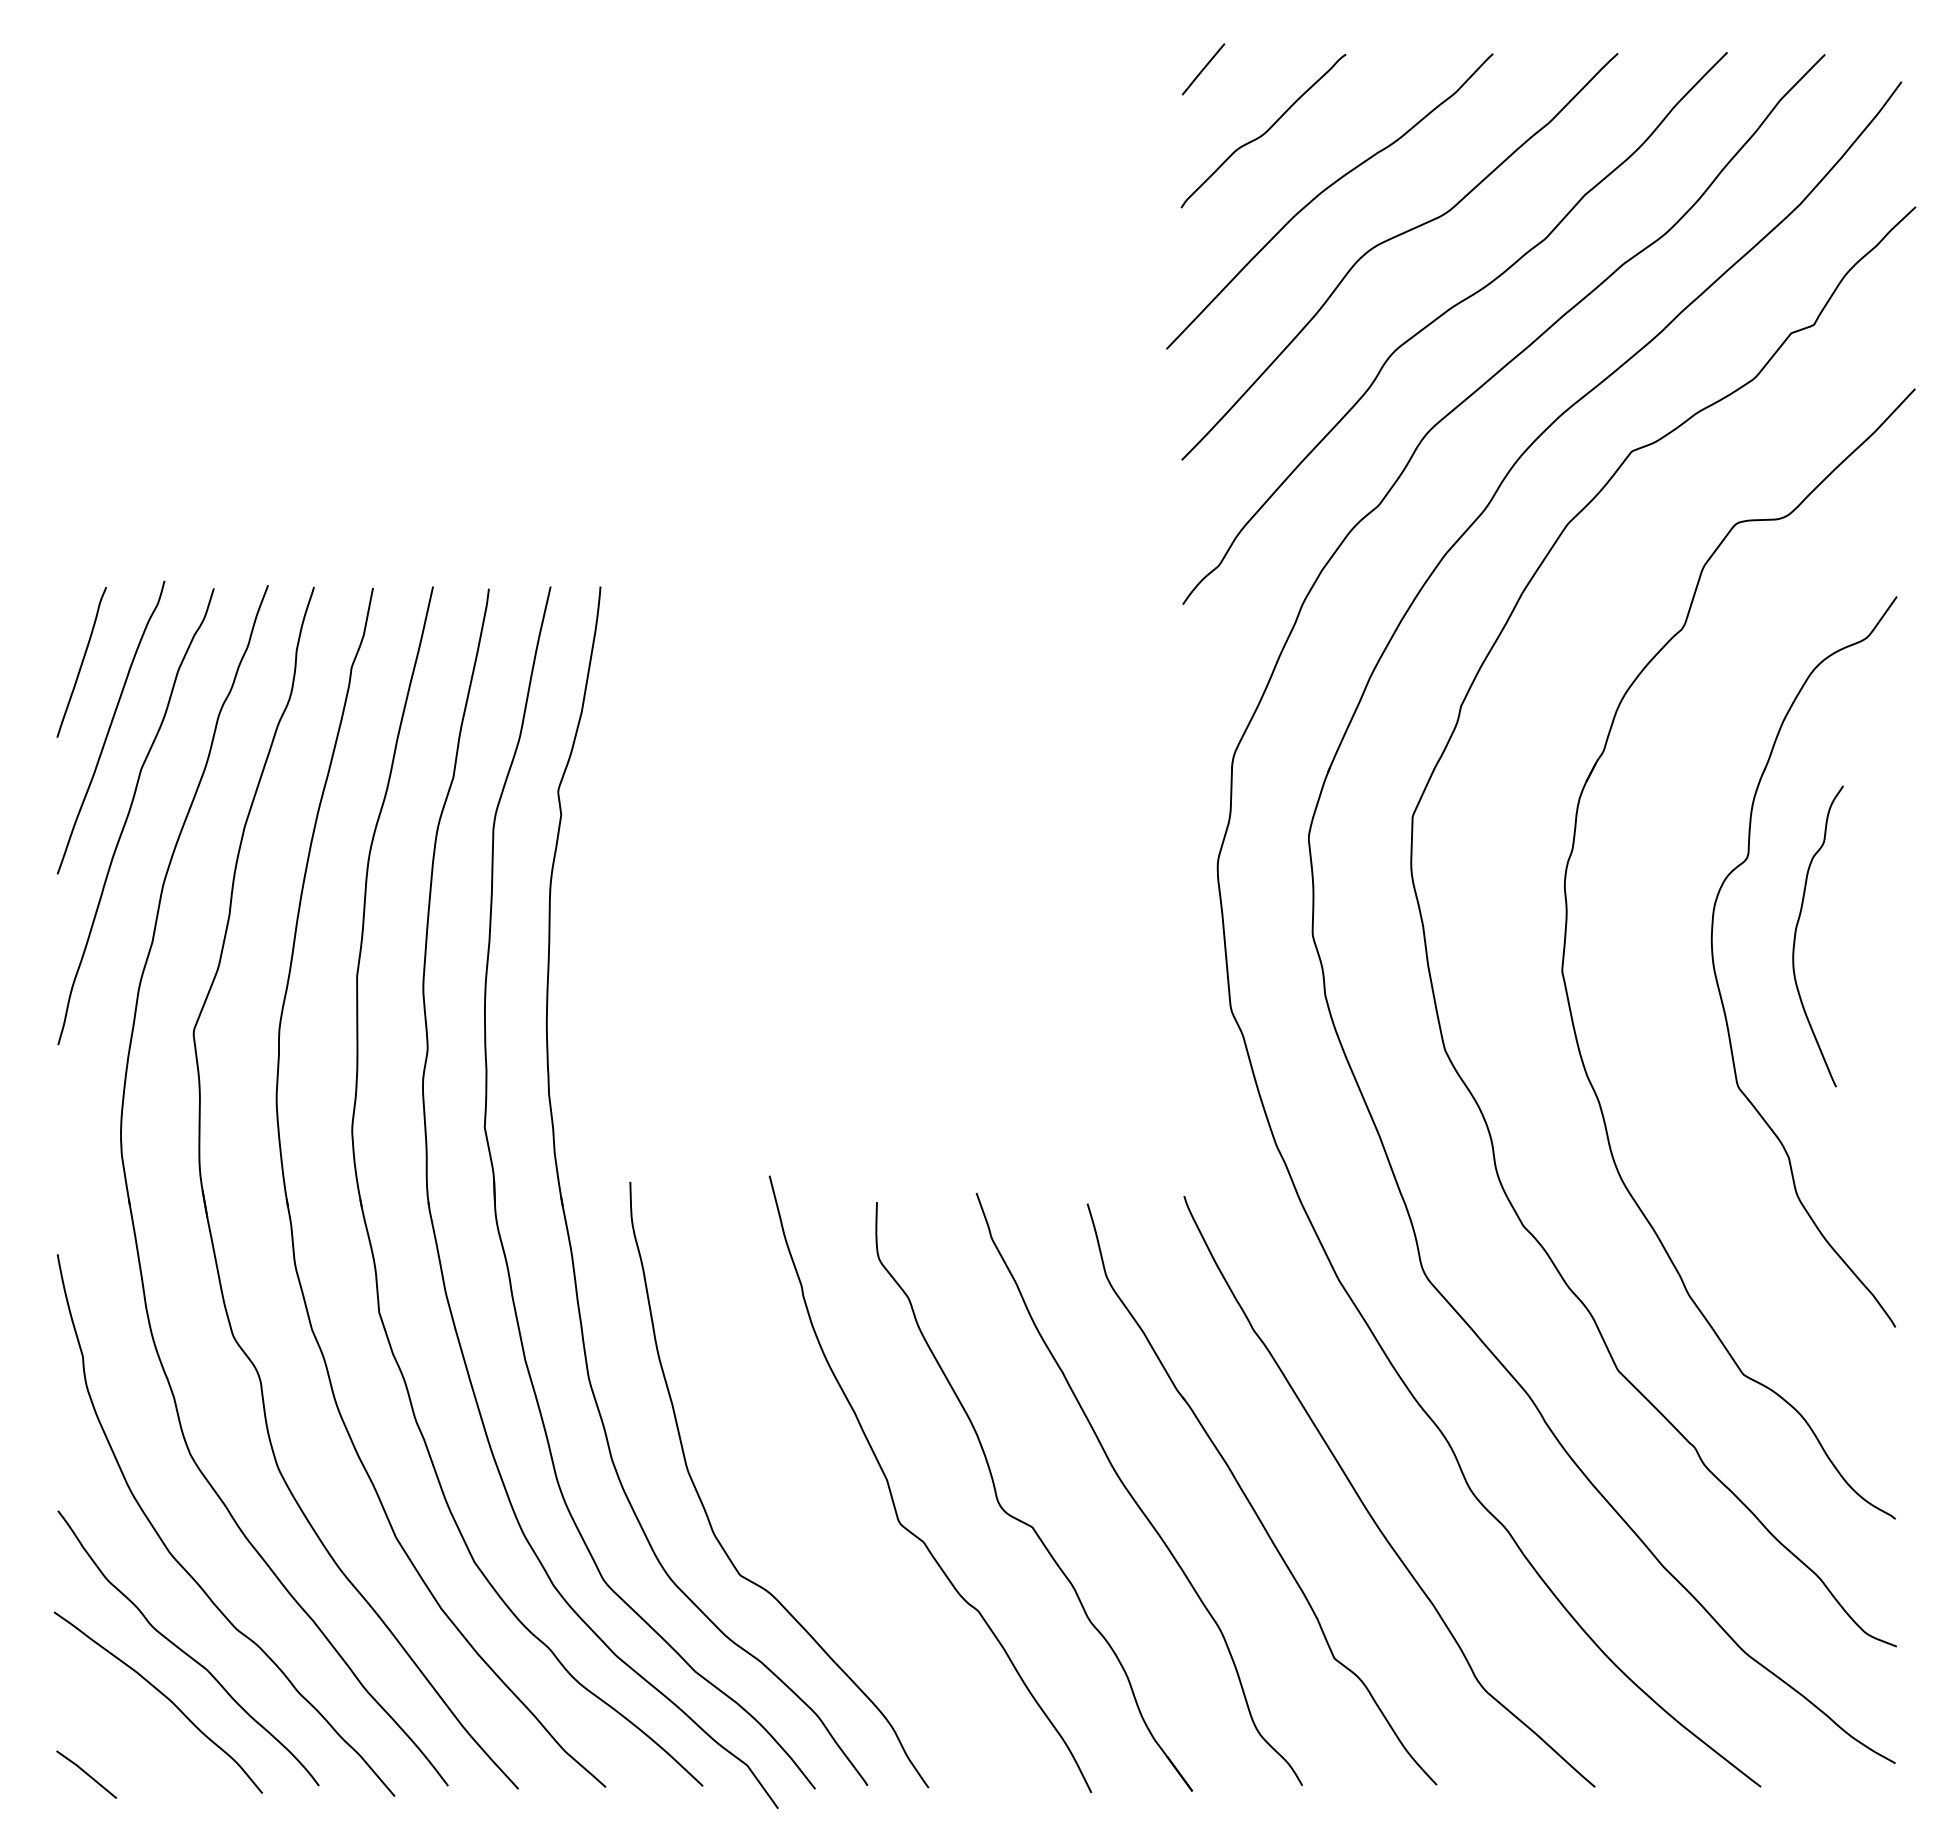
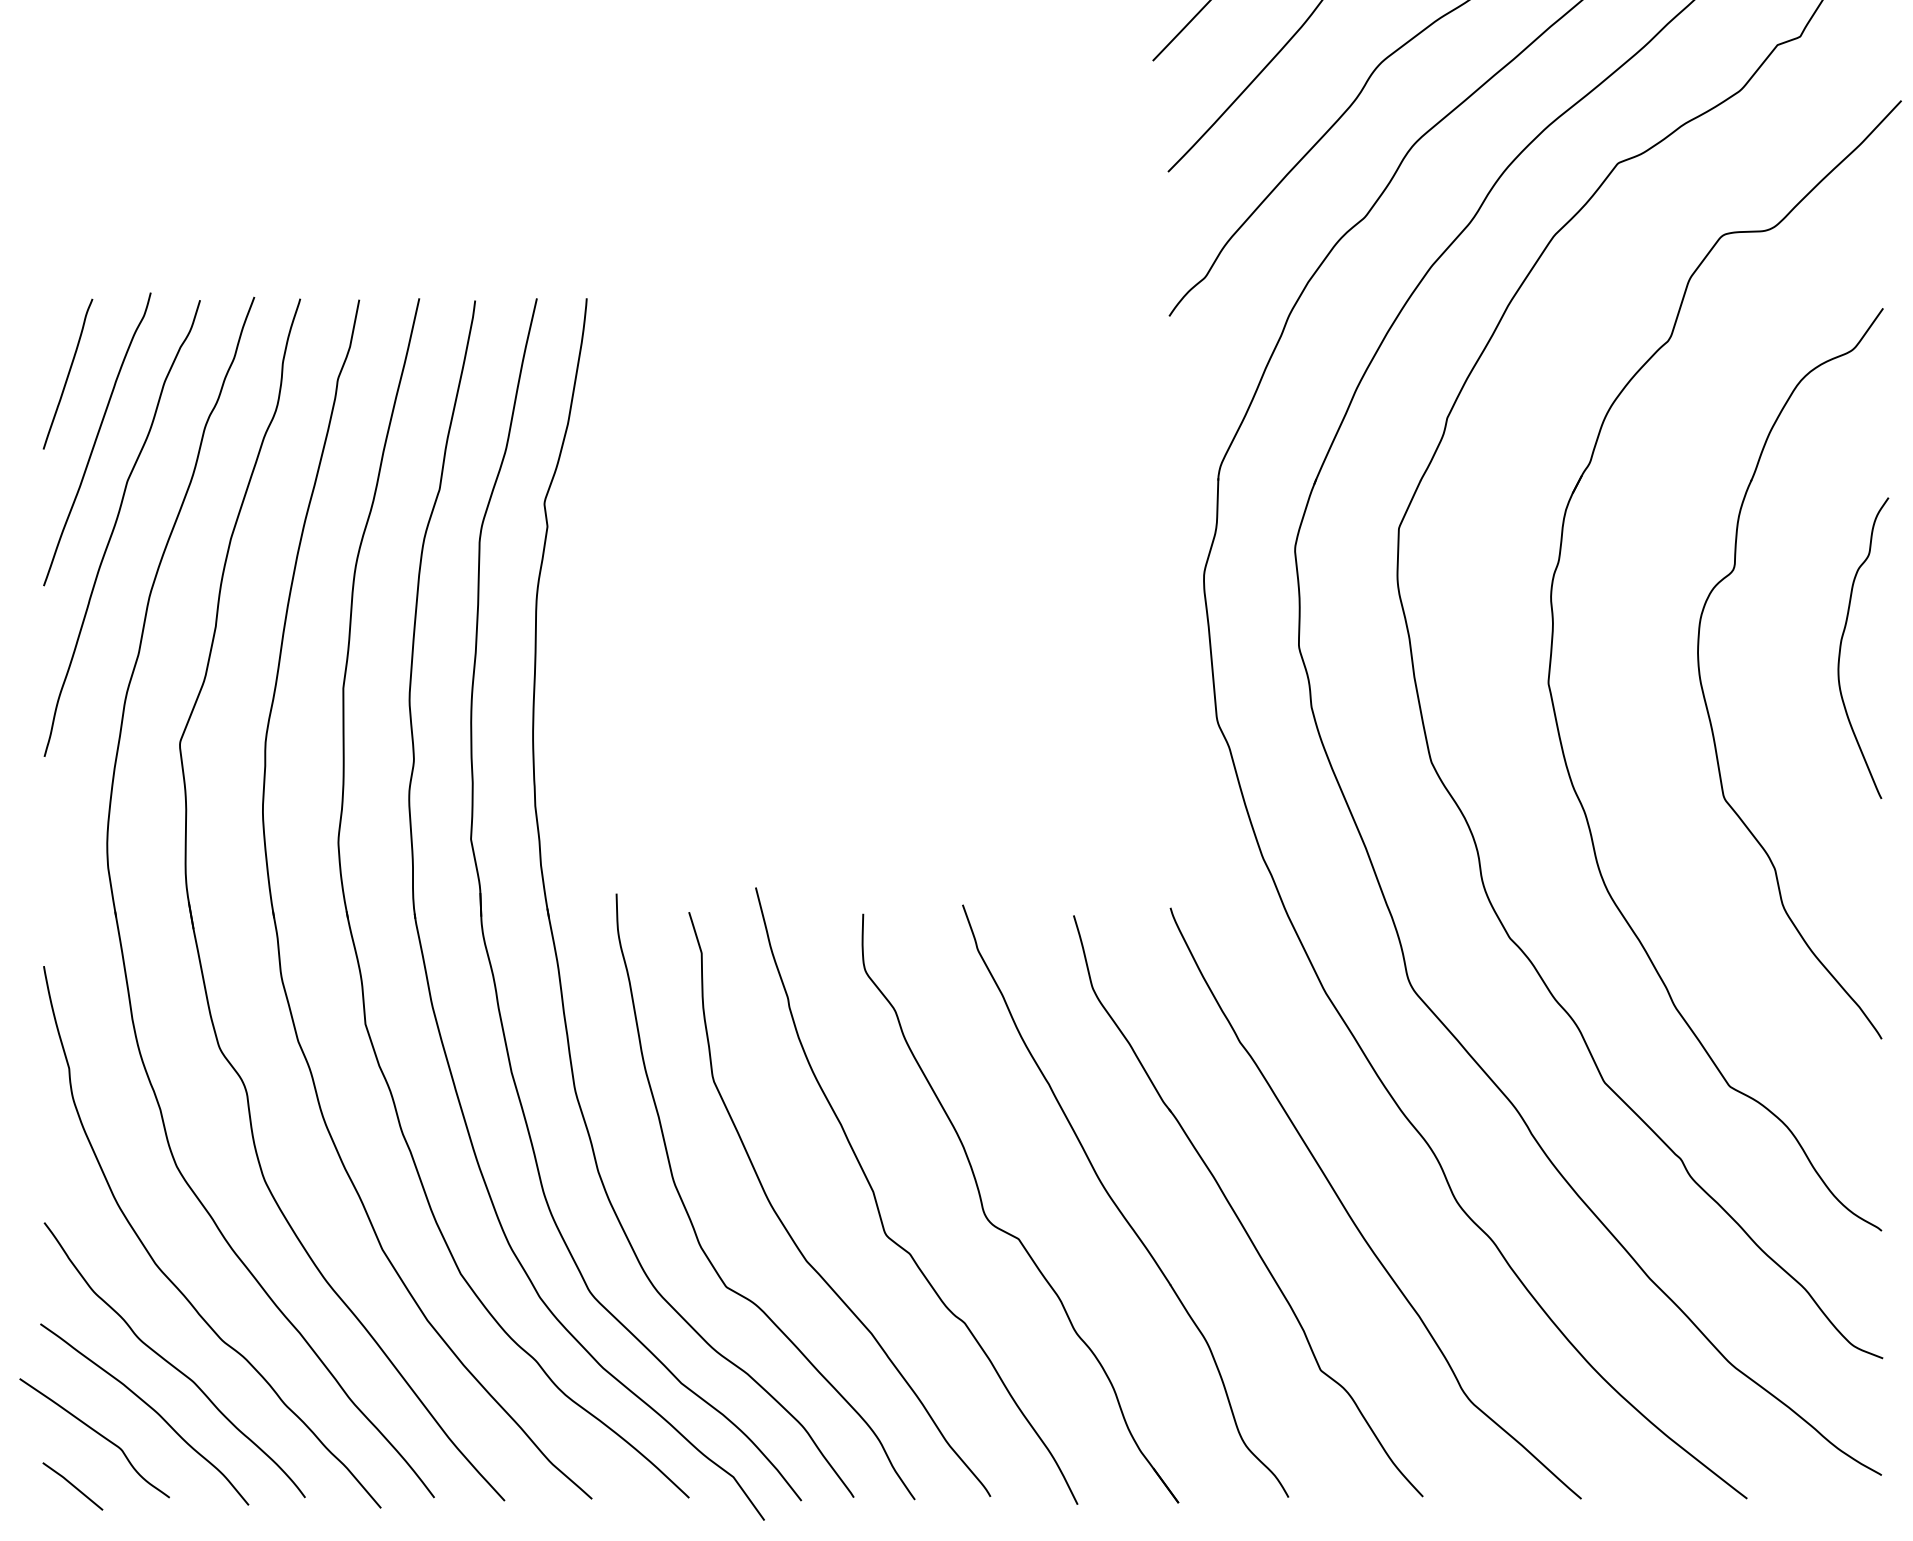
curve: (1796, 934) -> (1841, 646), moved
curve: (805, 1524) -> (791, 1236), added
curve: (111, 1722) -> (97, 1434), added

